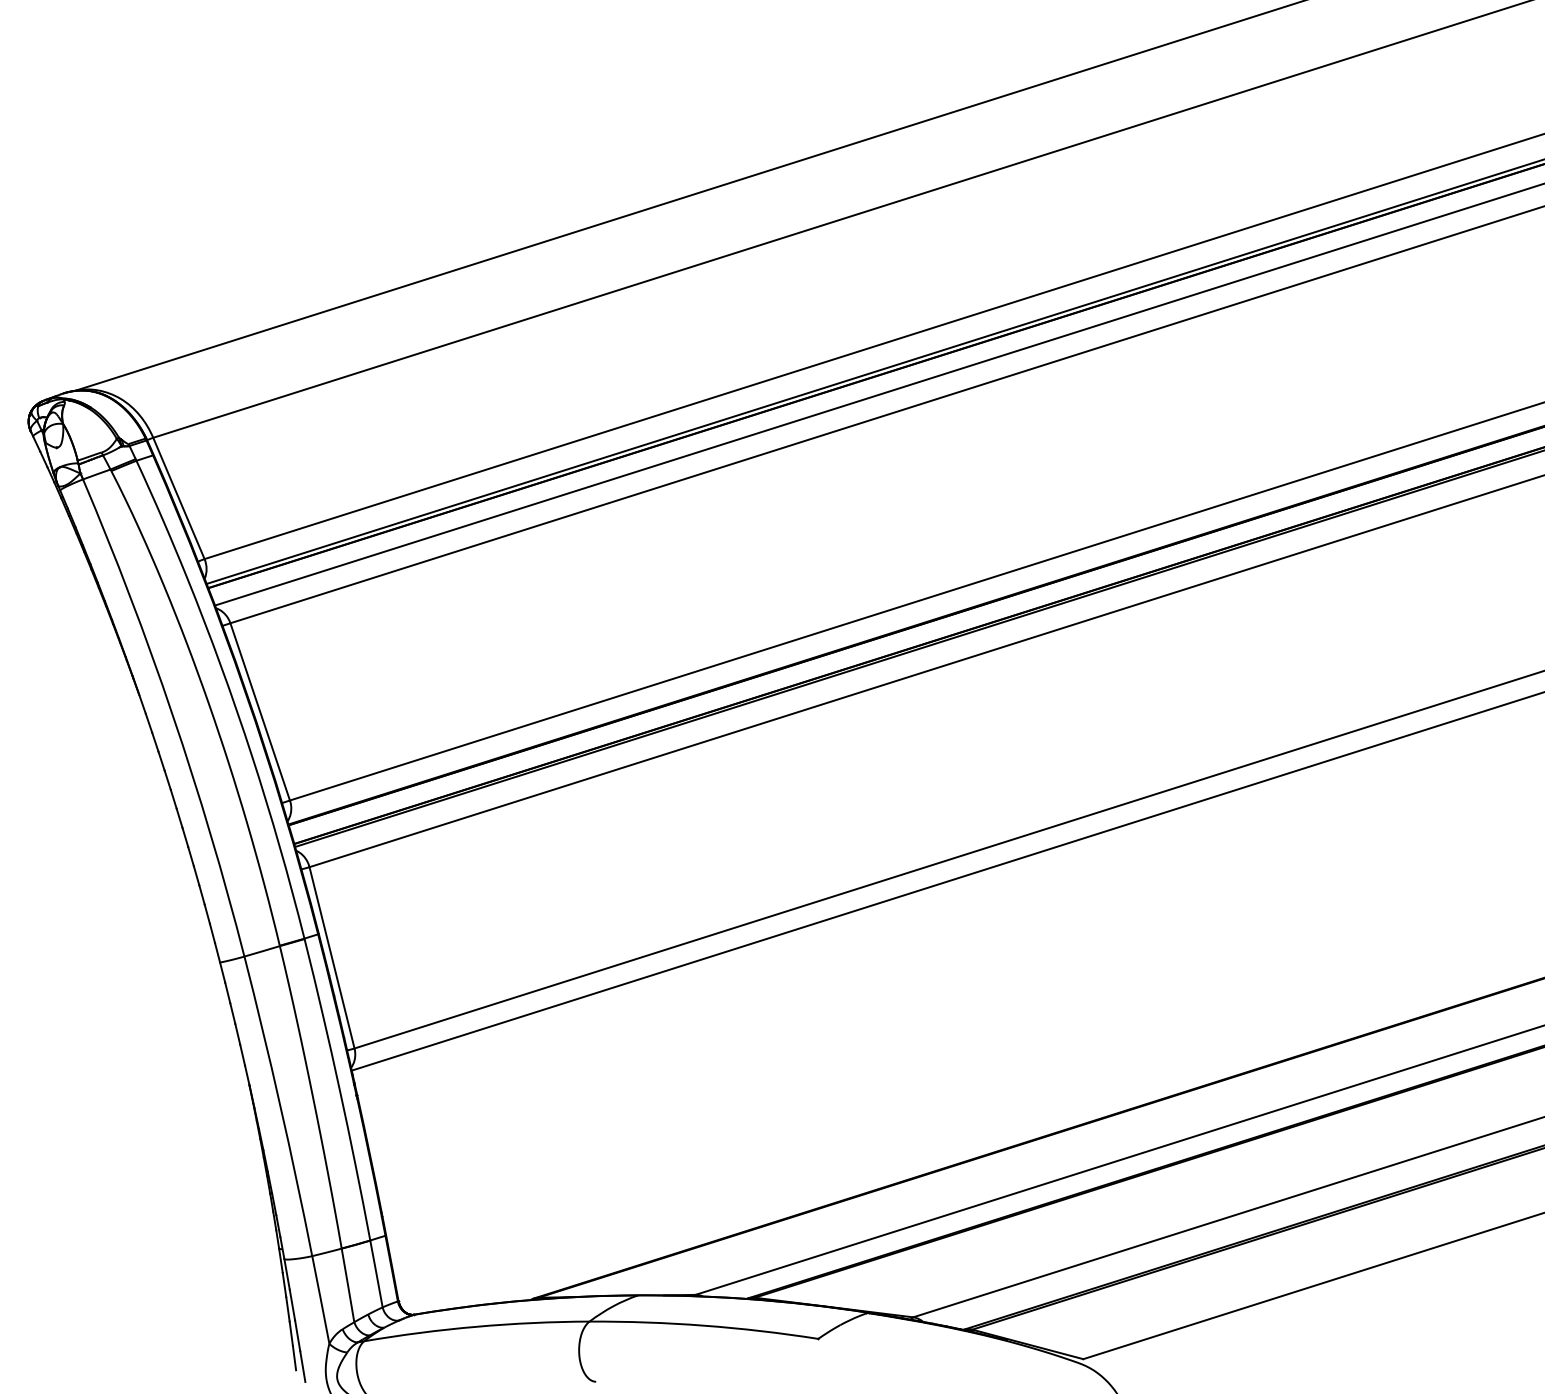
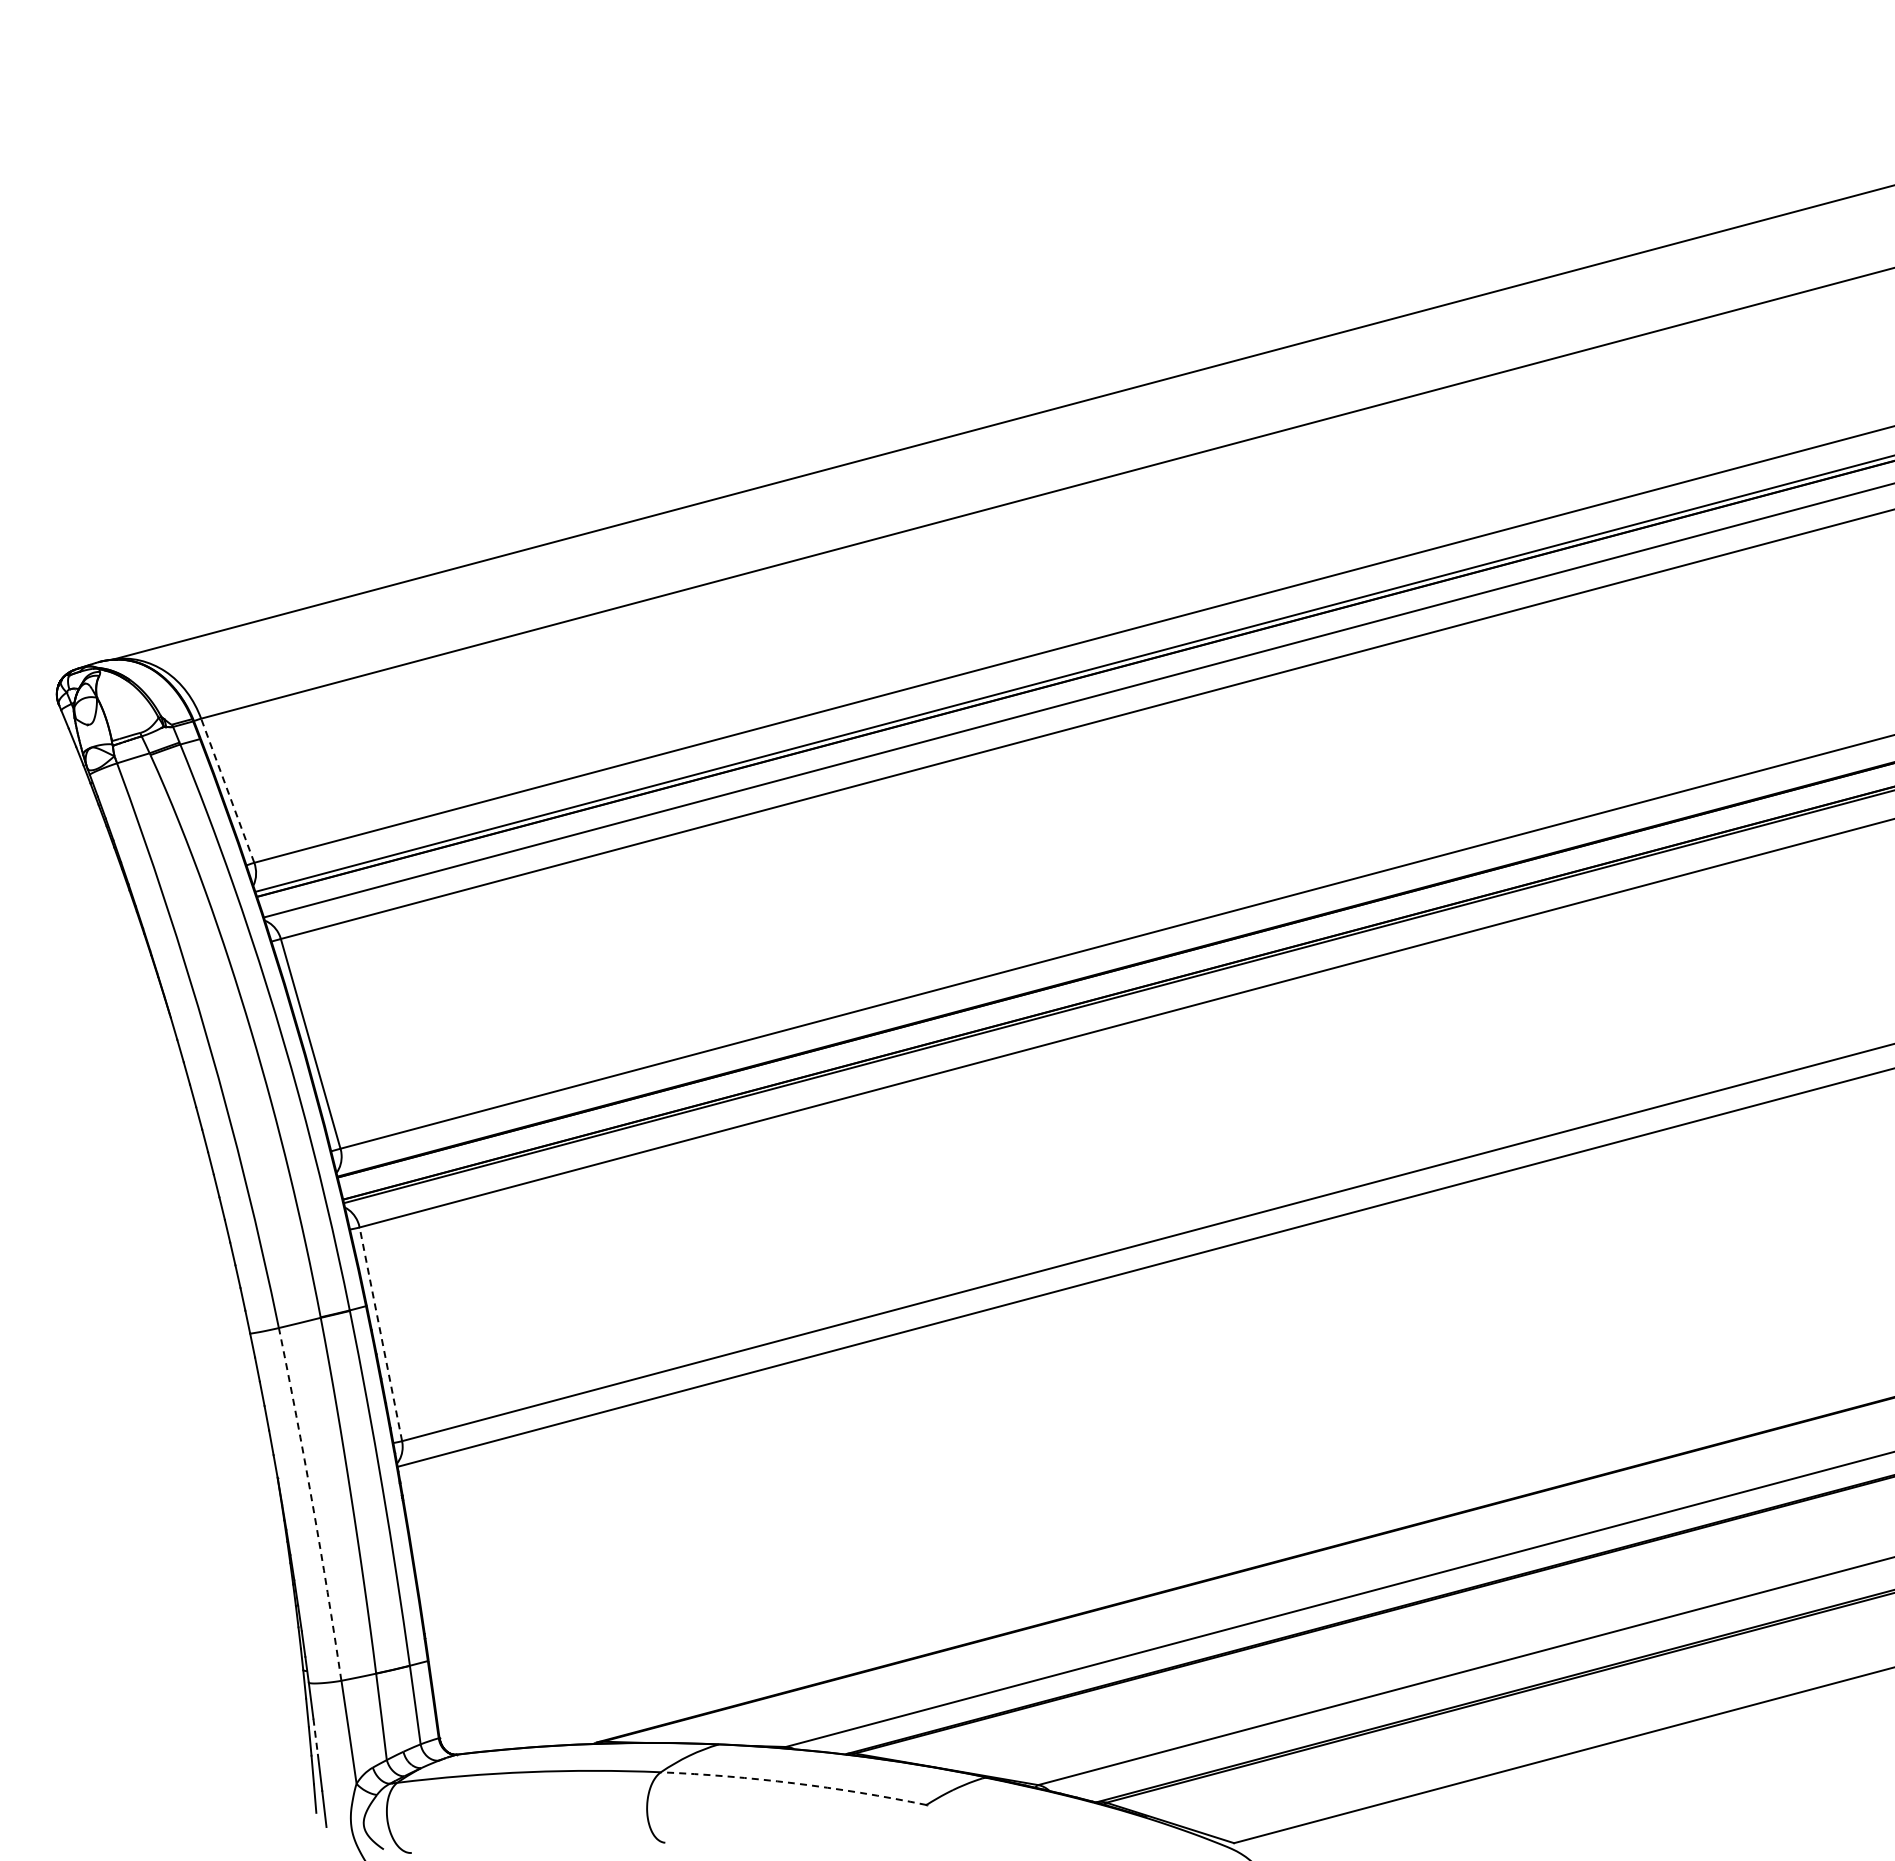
line: (178, 498) -> (227, 790), solid -> dashed
line: (331, 957) -> (380, 1334), solid -> dashed
arc: (280, 1105) -> (312, 1503), solid -> dashed
line: (292, 1305) -> (315, 1737), solid -> dashed
arc: (704, 1325) -> (794, 1783), solid -> dashed

